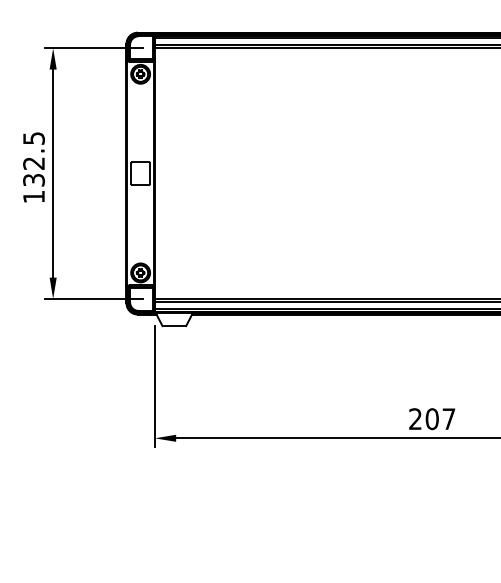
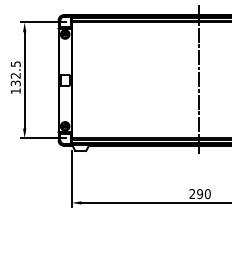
line: (428, 173) -> (198, 80), added
text: (439, 420) -> (203, 194), 207 -> 290

